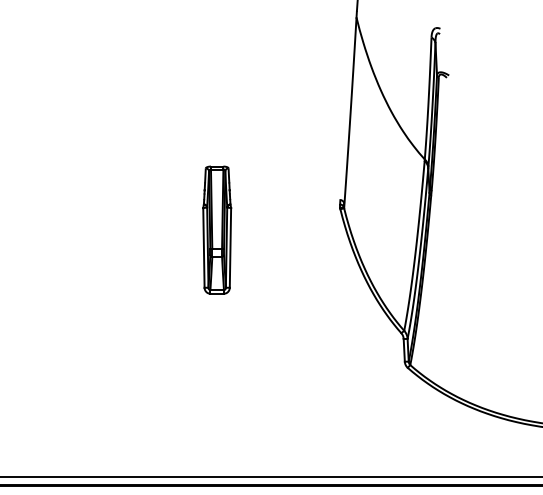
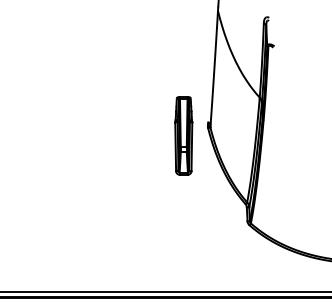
part: (216, 229) -> (183, 135), moved

